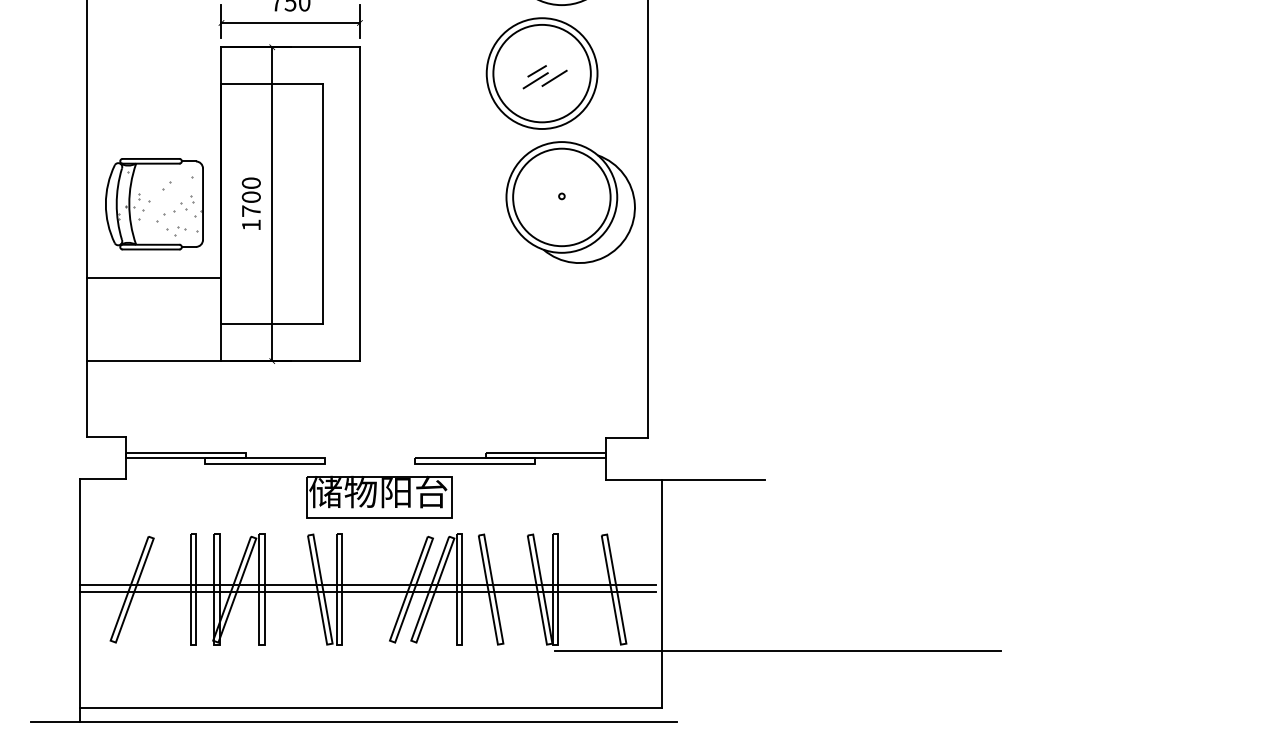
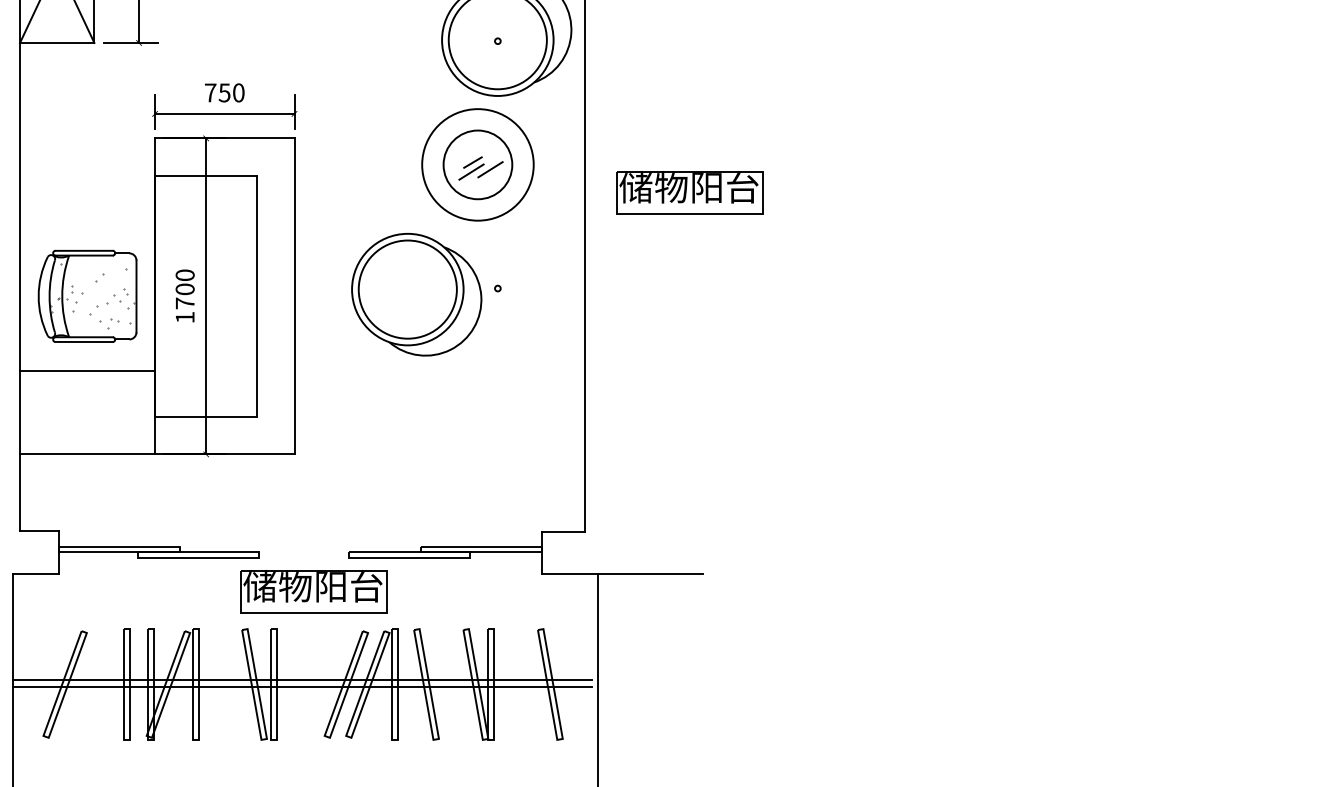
circle: (541, 73) -> (477, 164), size x0.7
part: (752, 101) -> (689, 192), added
part: (570, 202) -> (416, 294), moved
line: (777, 651) -> (714, 746), removed

